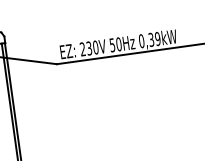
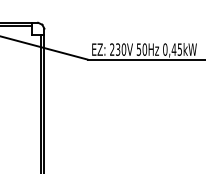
text: (154, 39) -> (176, 49), 0,39kW -> 0,45kW

